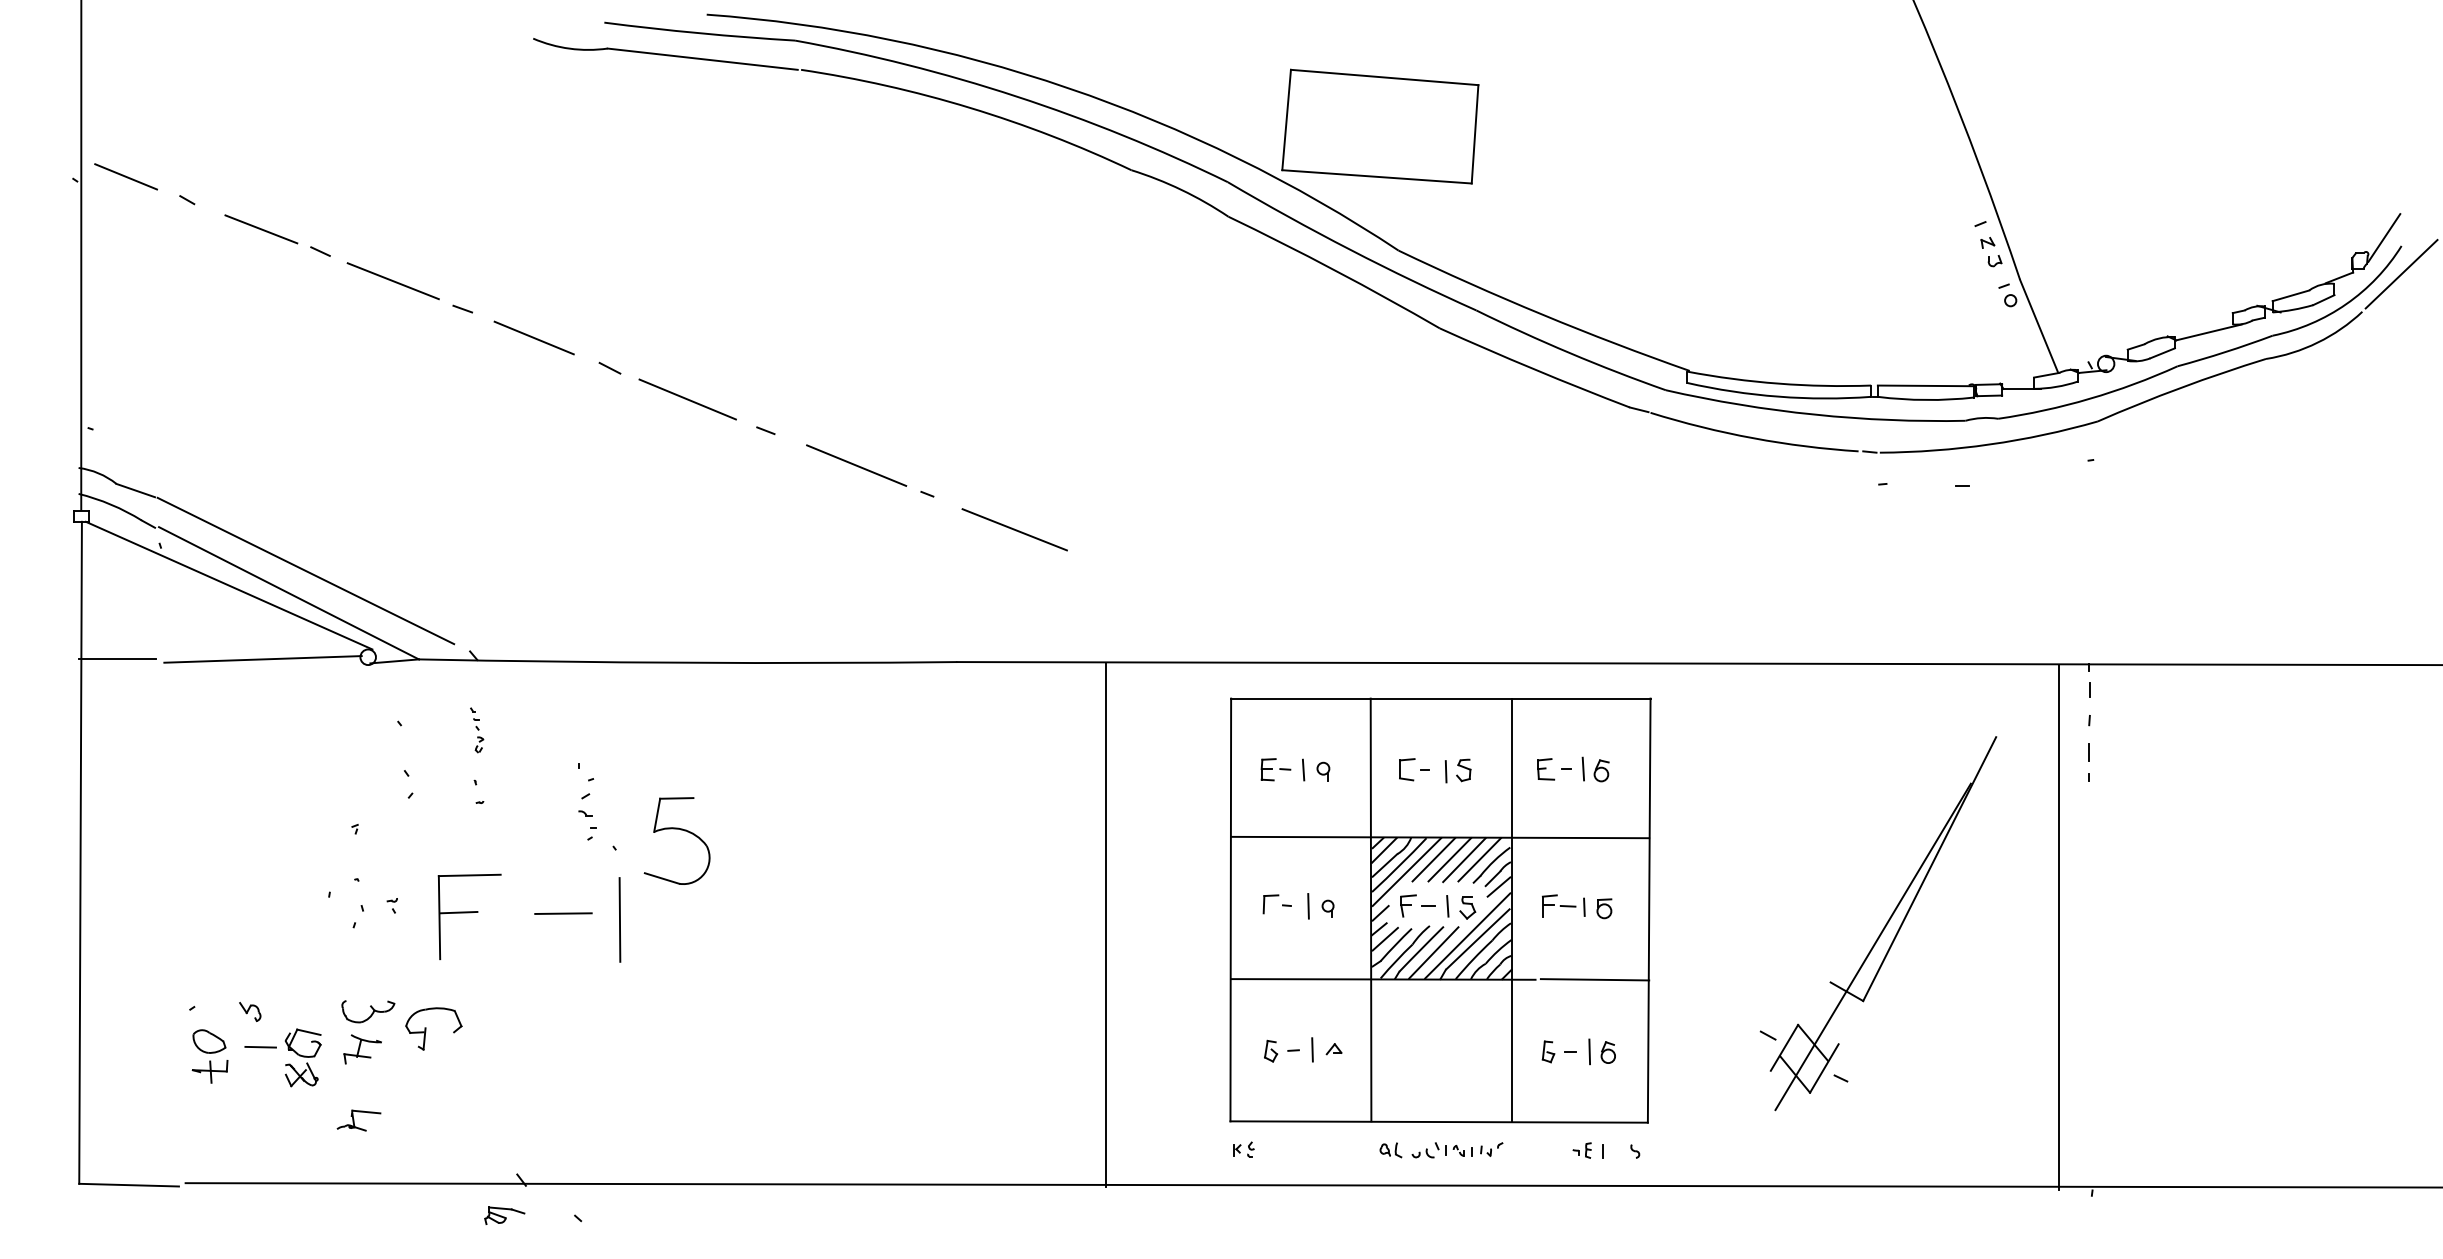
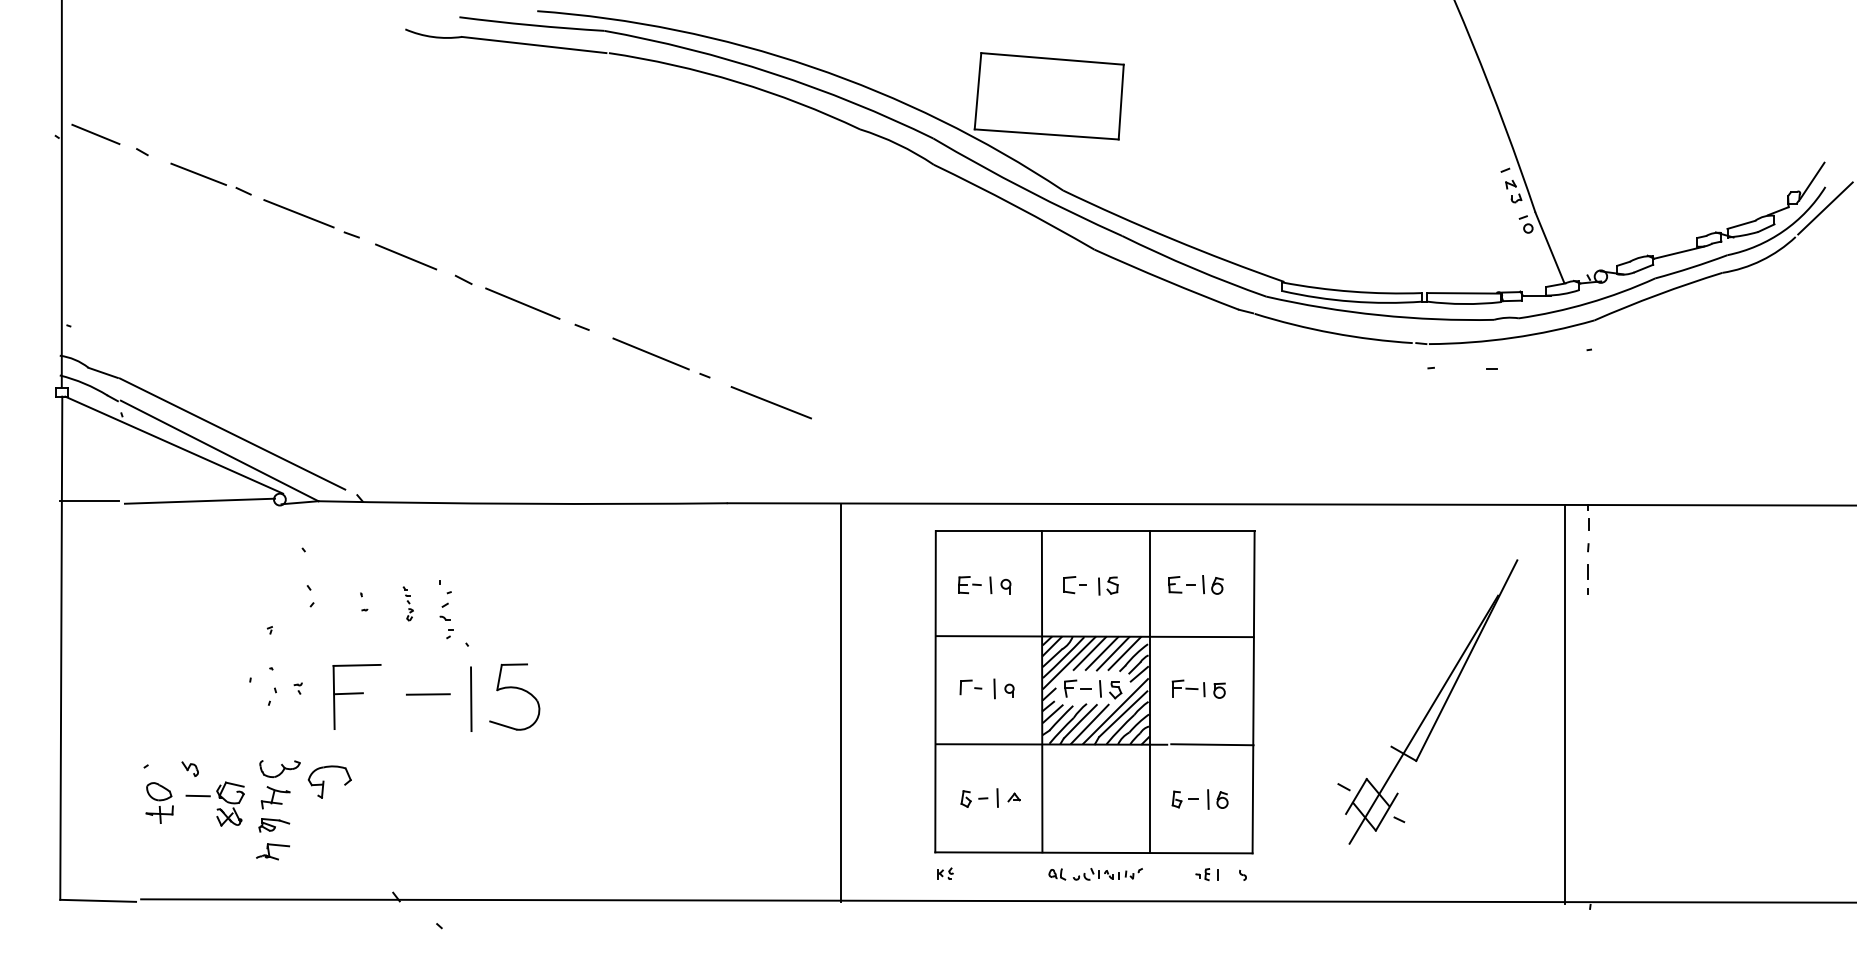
part: (477, 730) -> (408, 603), moved
part: (680, 830) -> (517, 689), moved
part: (504, 1215) -> (274, 825), moved

